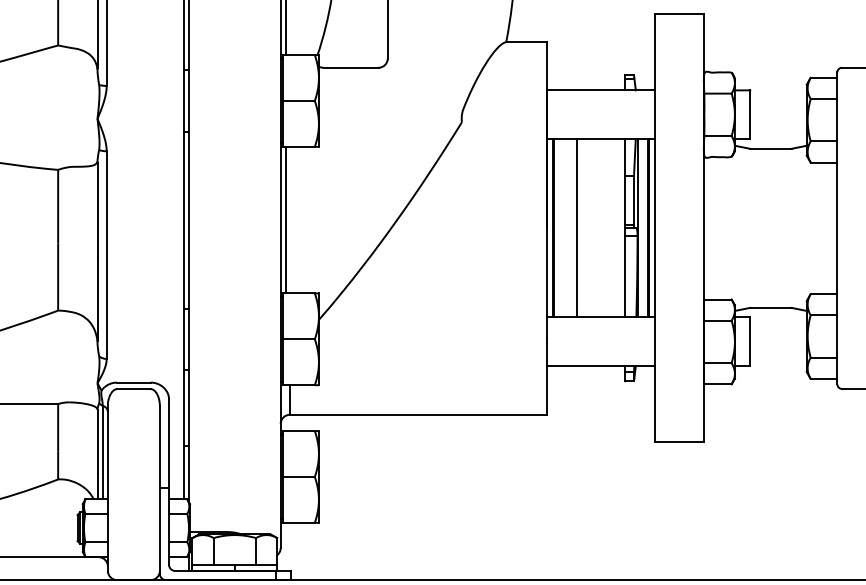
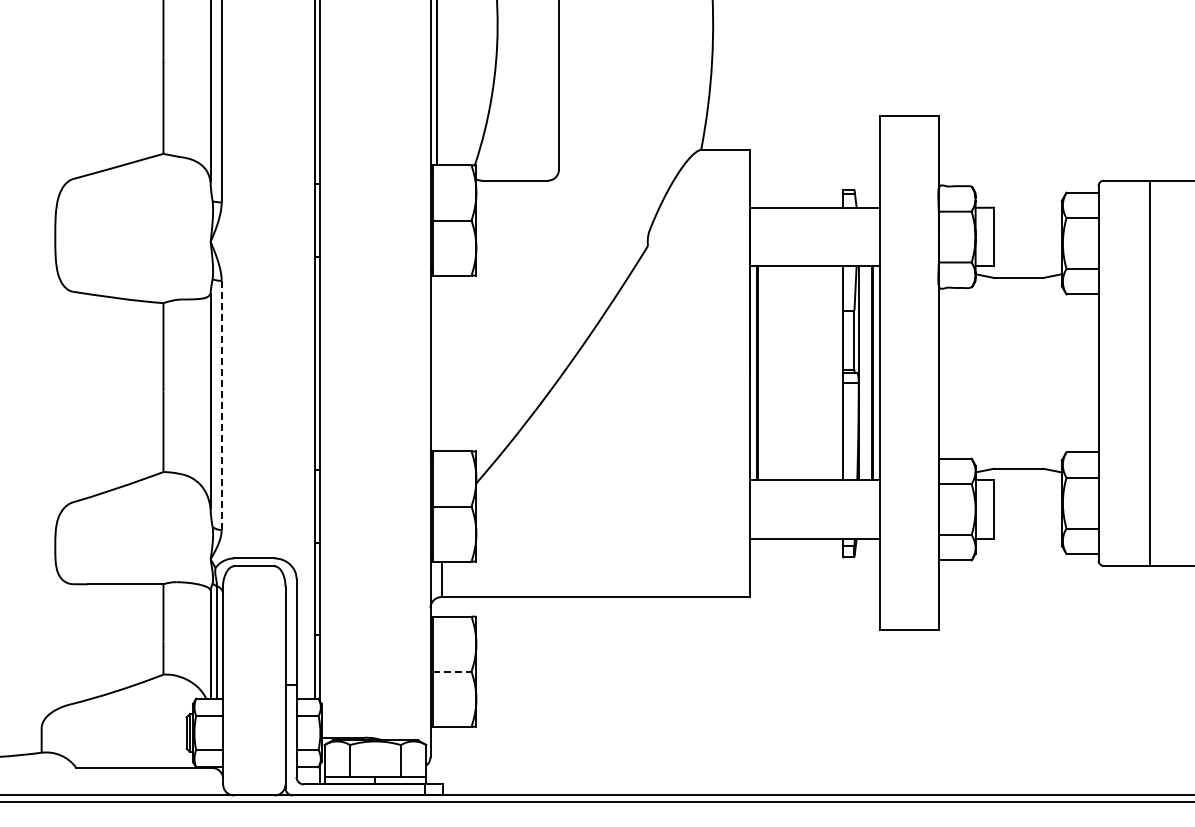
line: (285, 220) -> (436, 363), removed
line: (577, 228) -> (786, 373), removed
line: (106, 255) -> (221, 405), solid -> dashed
line: (299, 476) -> (452, 671), solid -> dashed

